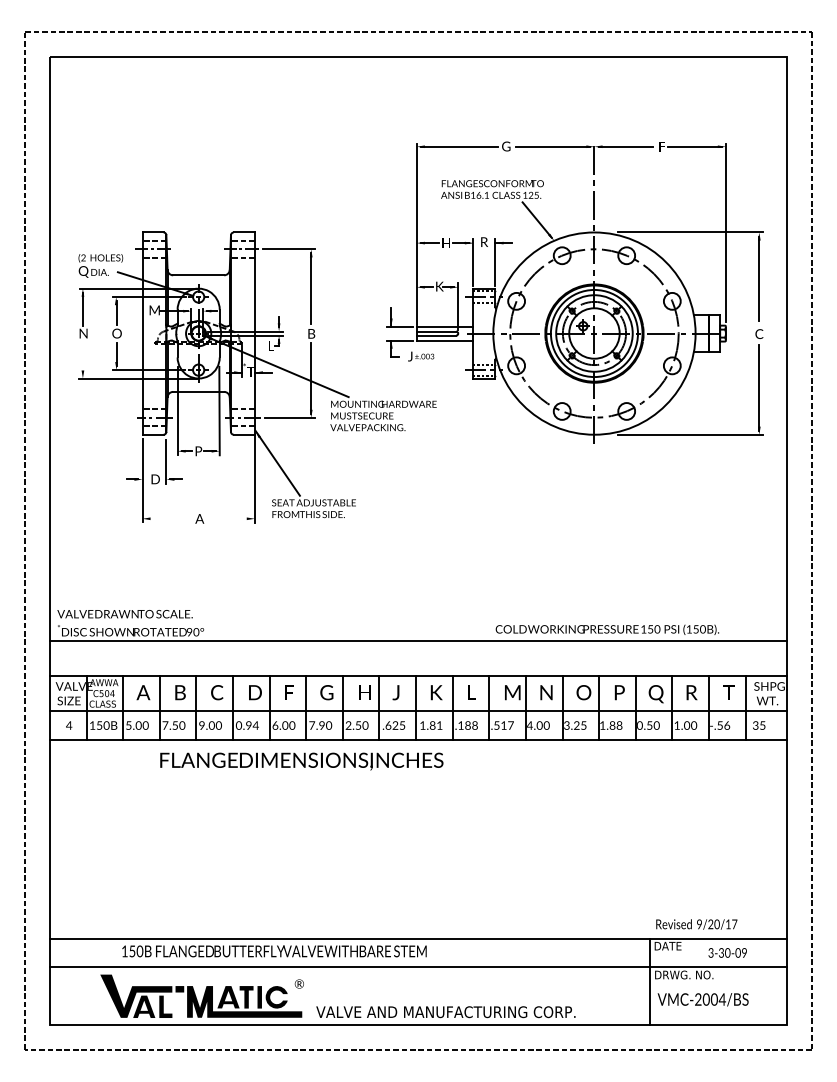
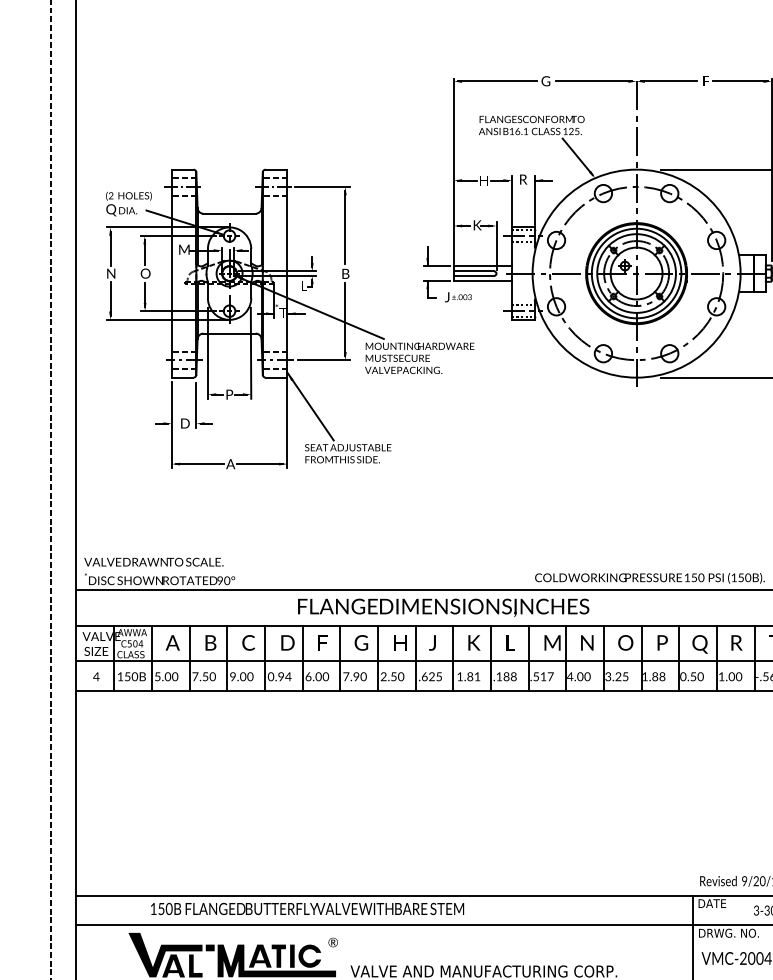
line: (82, 357) -> (110, 298), added
line: (169, 518) -> (199, 463), added
line: (227, 518) -> (259, 463), added
text: (301, 761) -> (443, 607), moved

